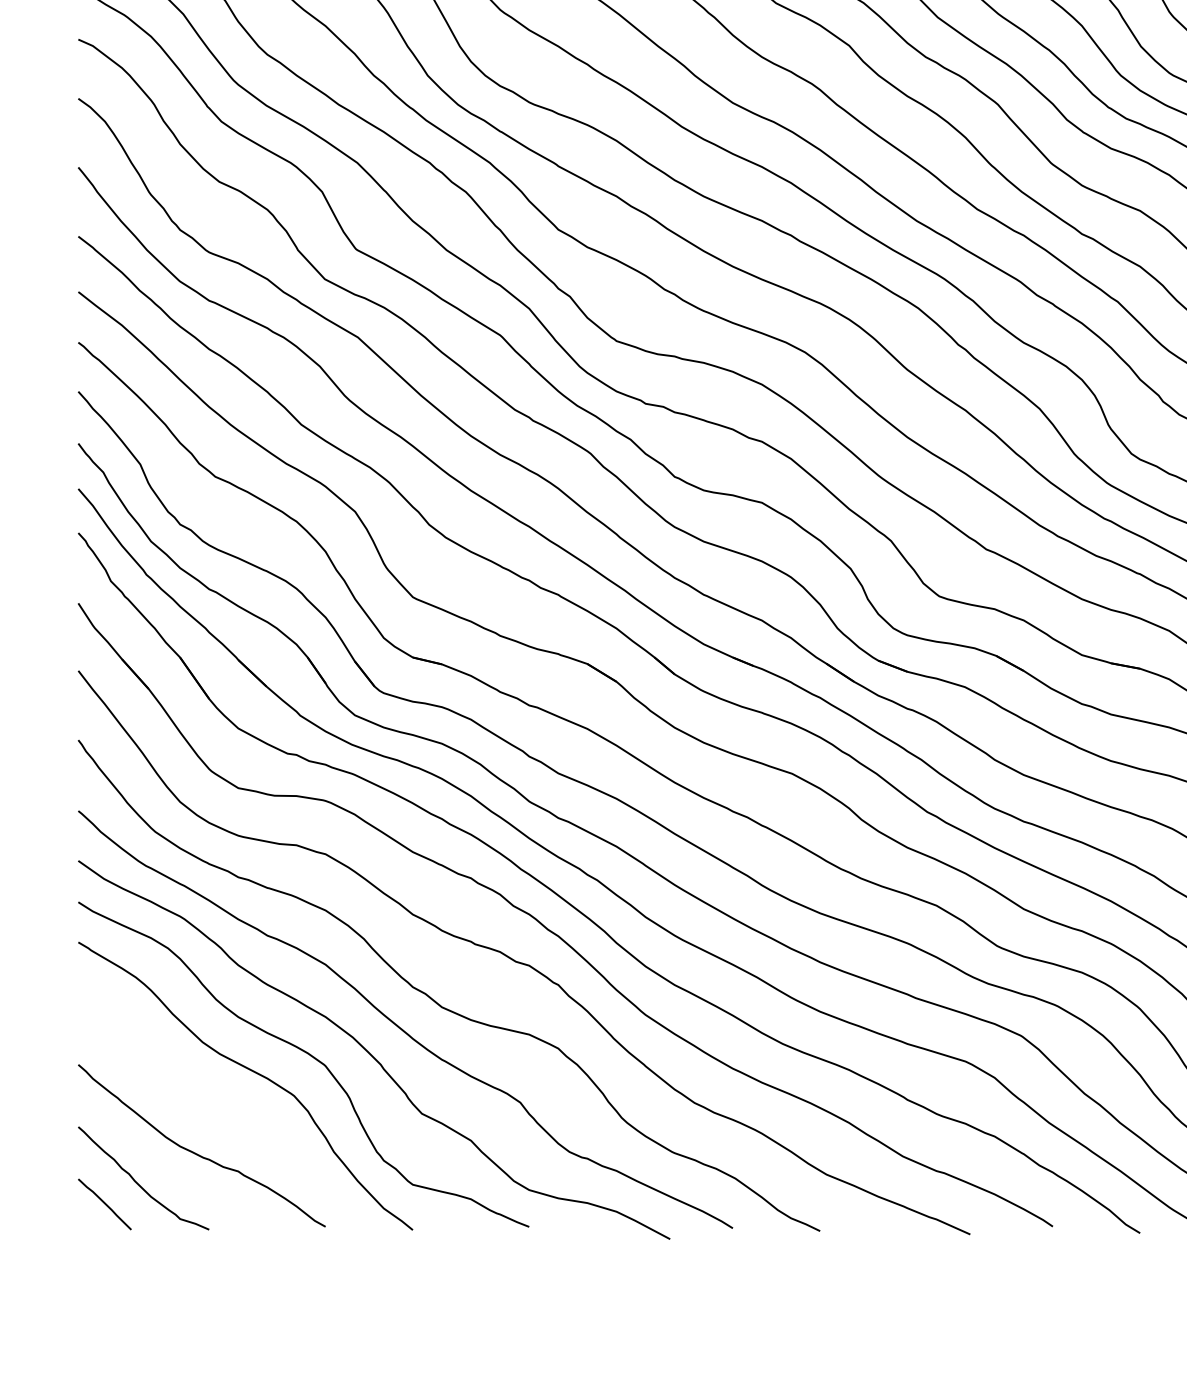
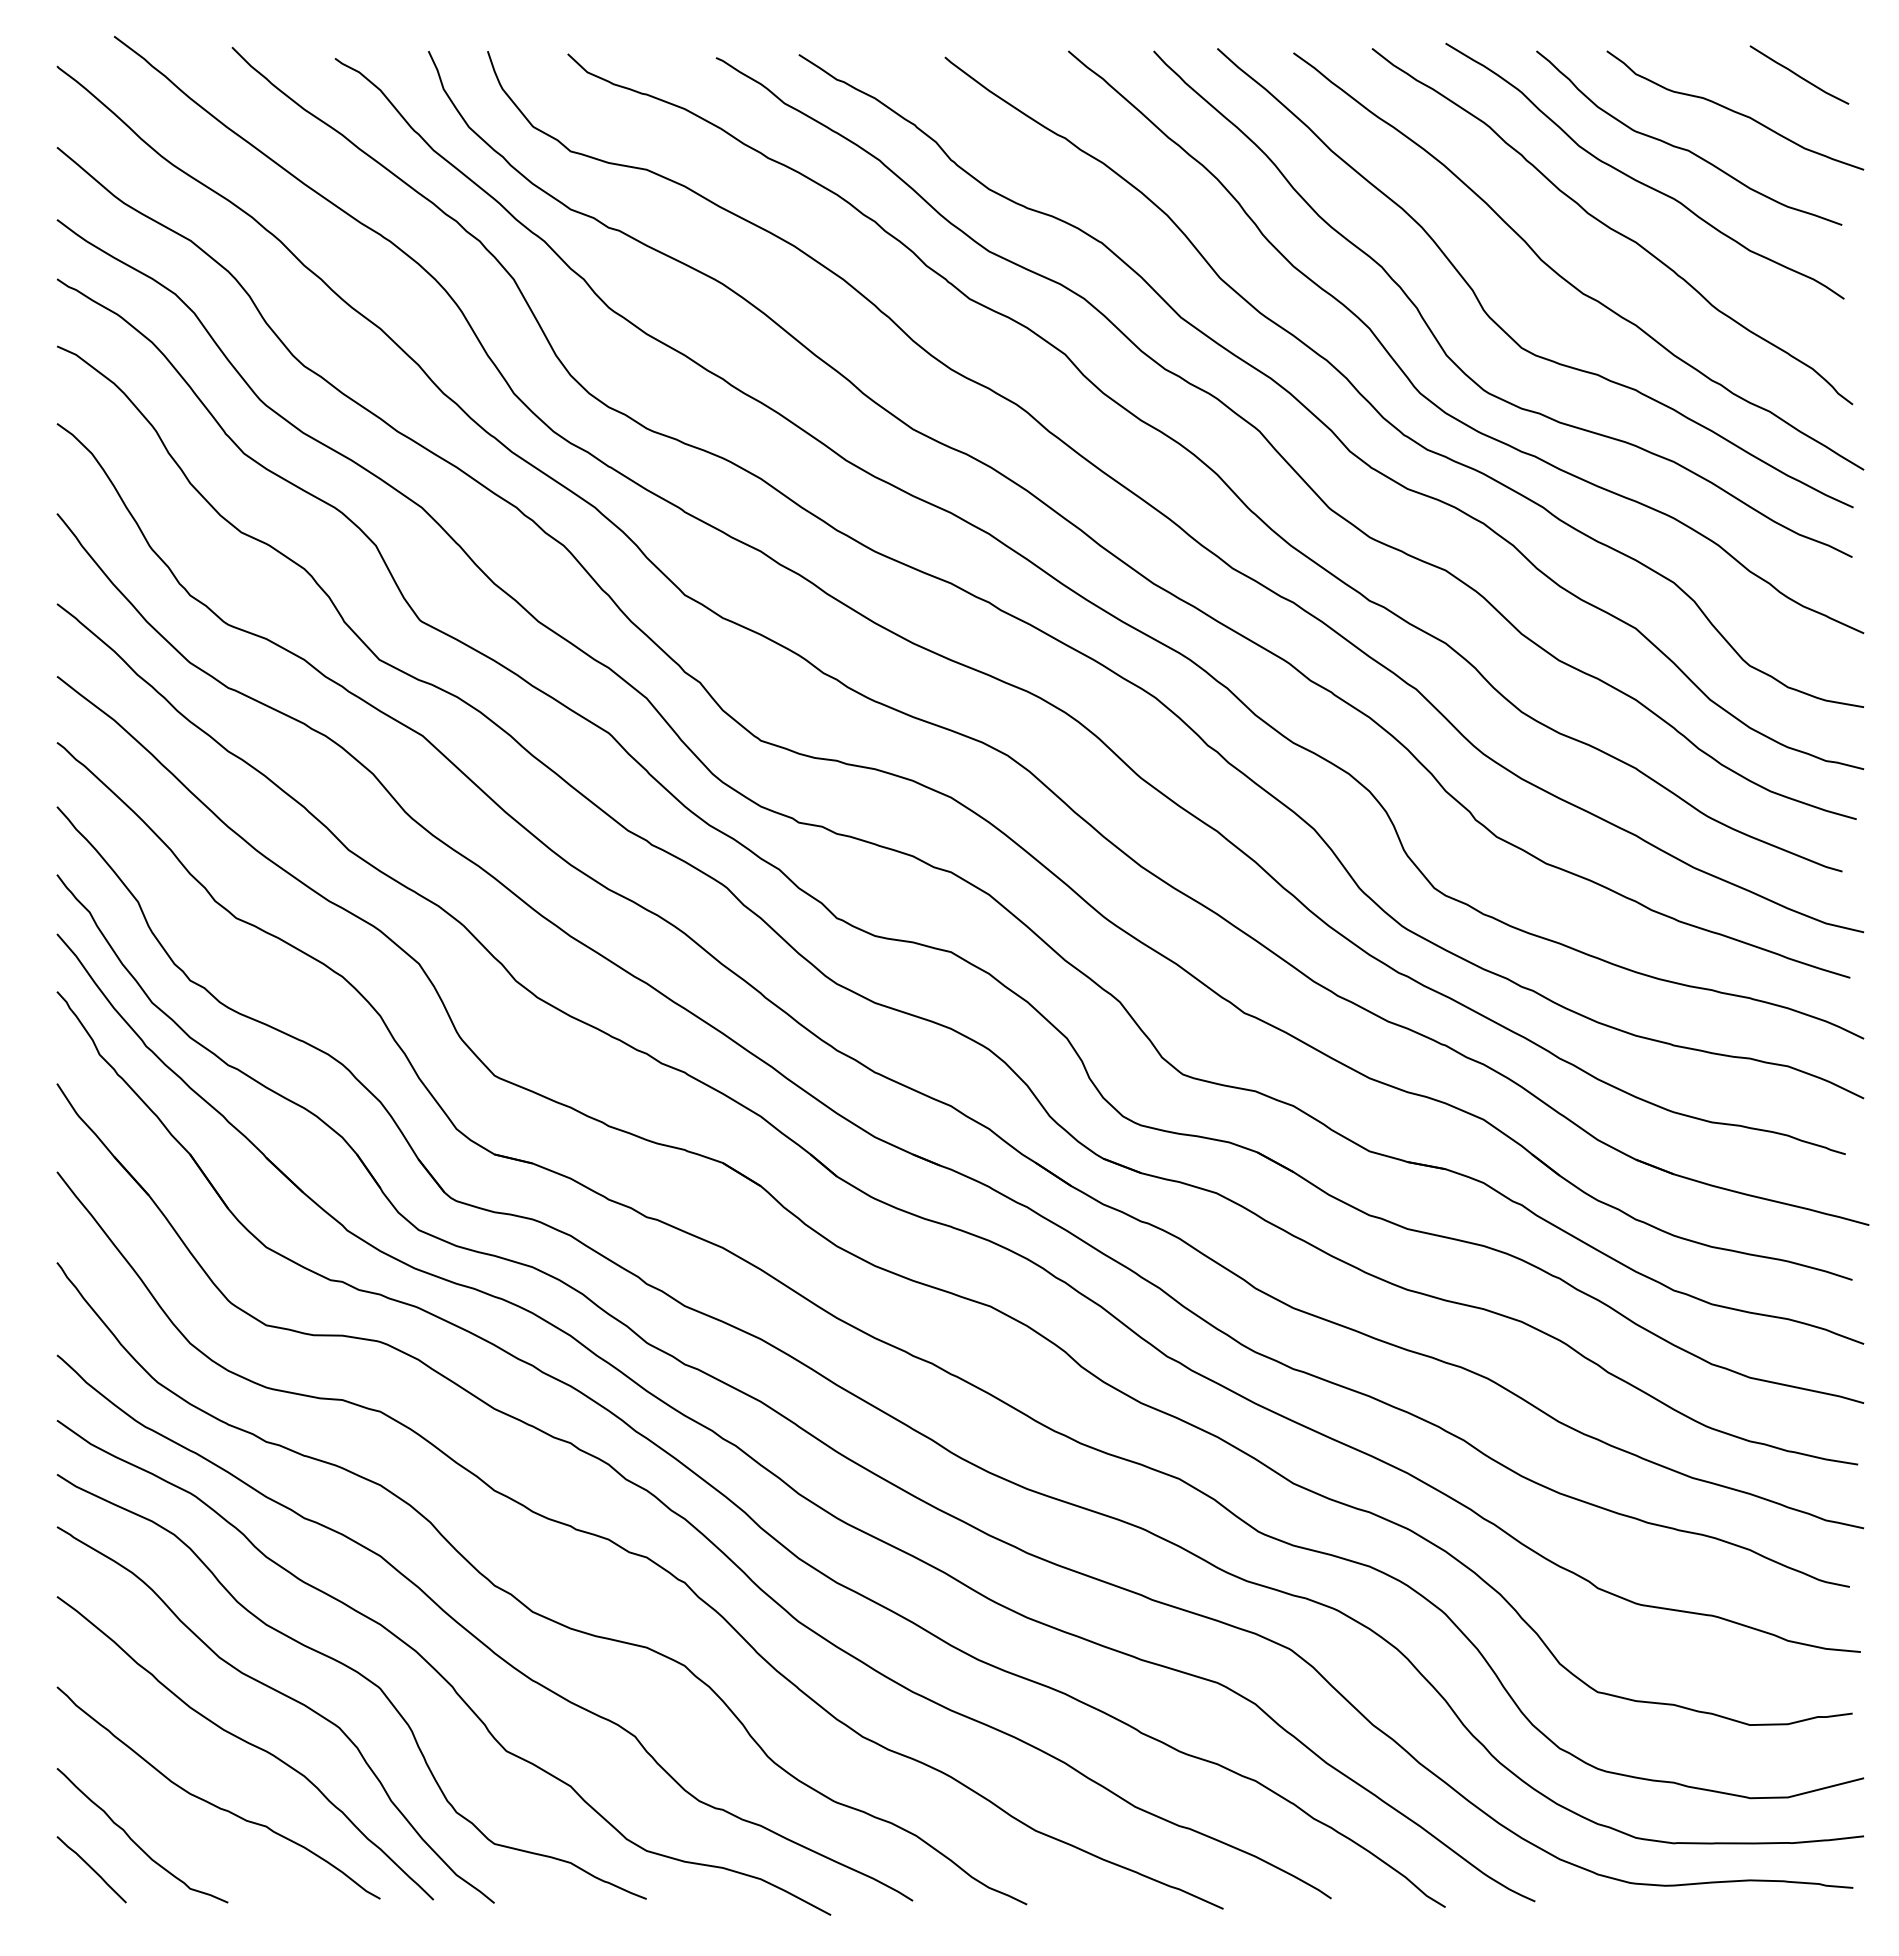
curve: (223, 1107) -> (247, 1743), added

